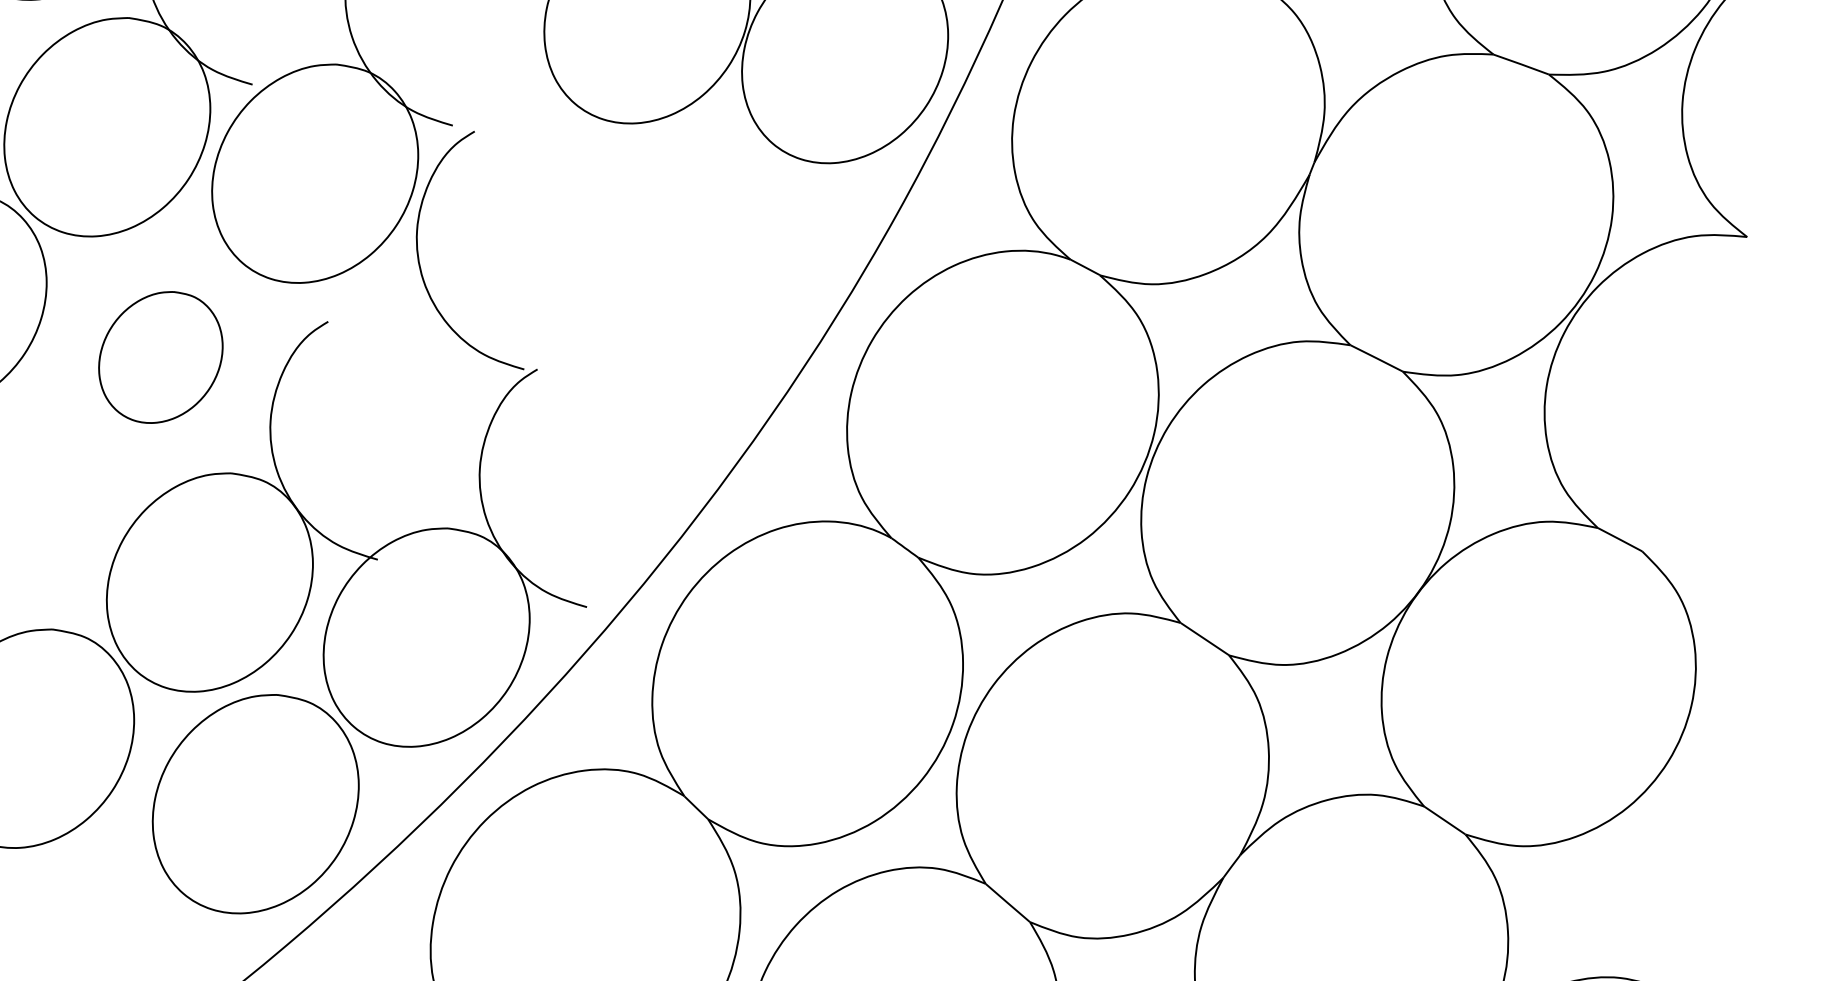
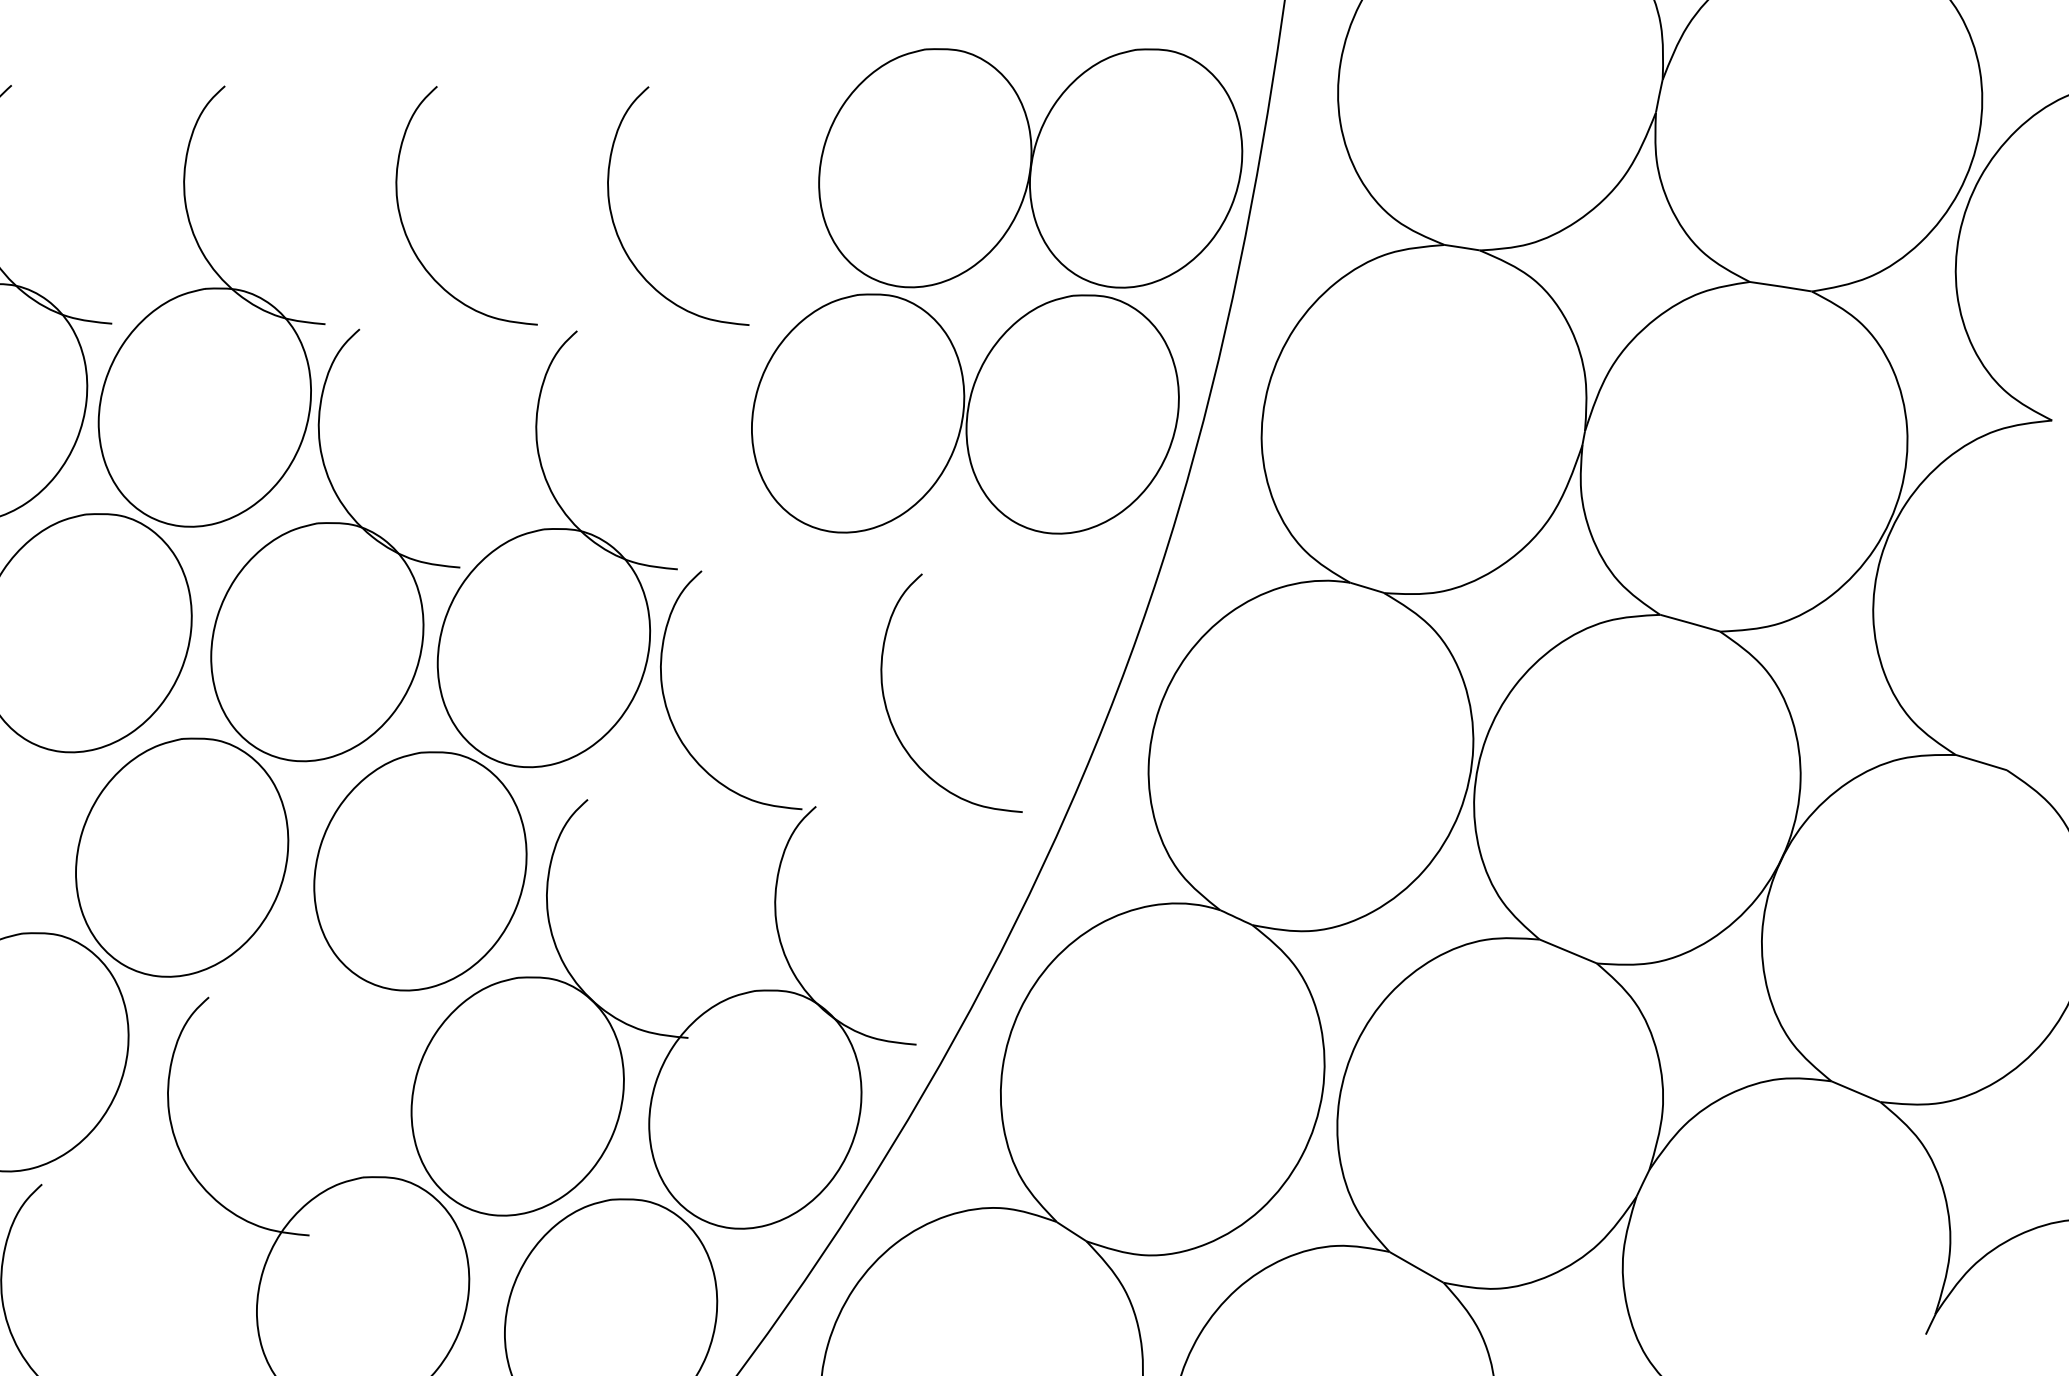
curve: (621, 290) -> (887, 707), added
part: (160, 357) -> (420, 871), size x1.67

